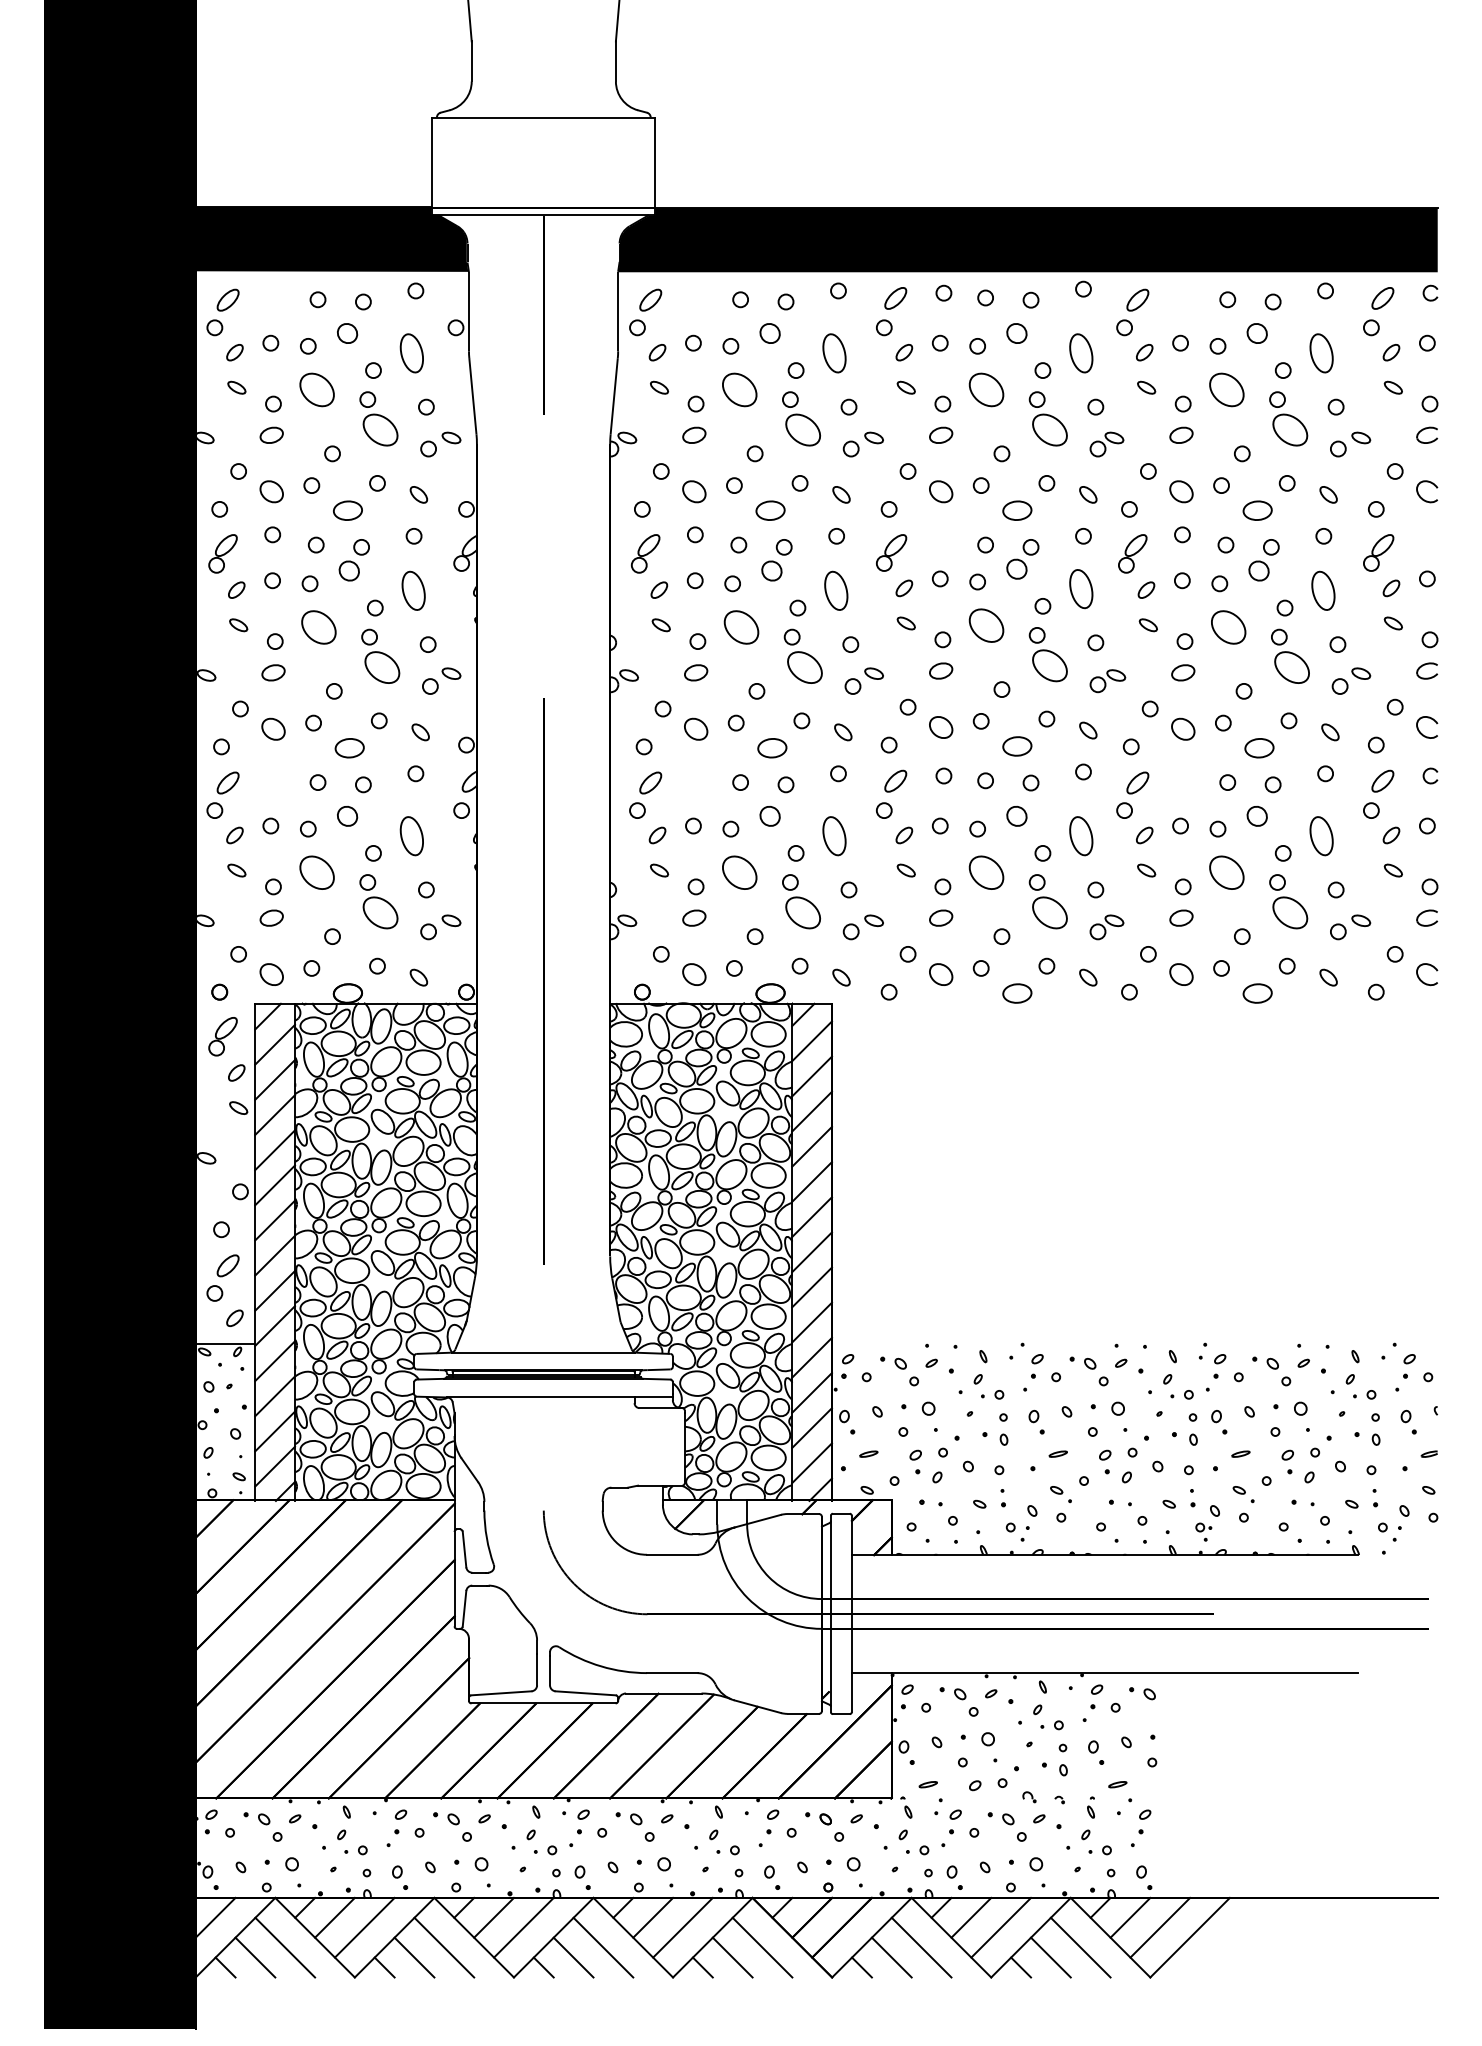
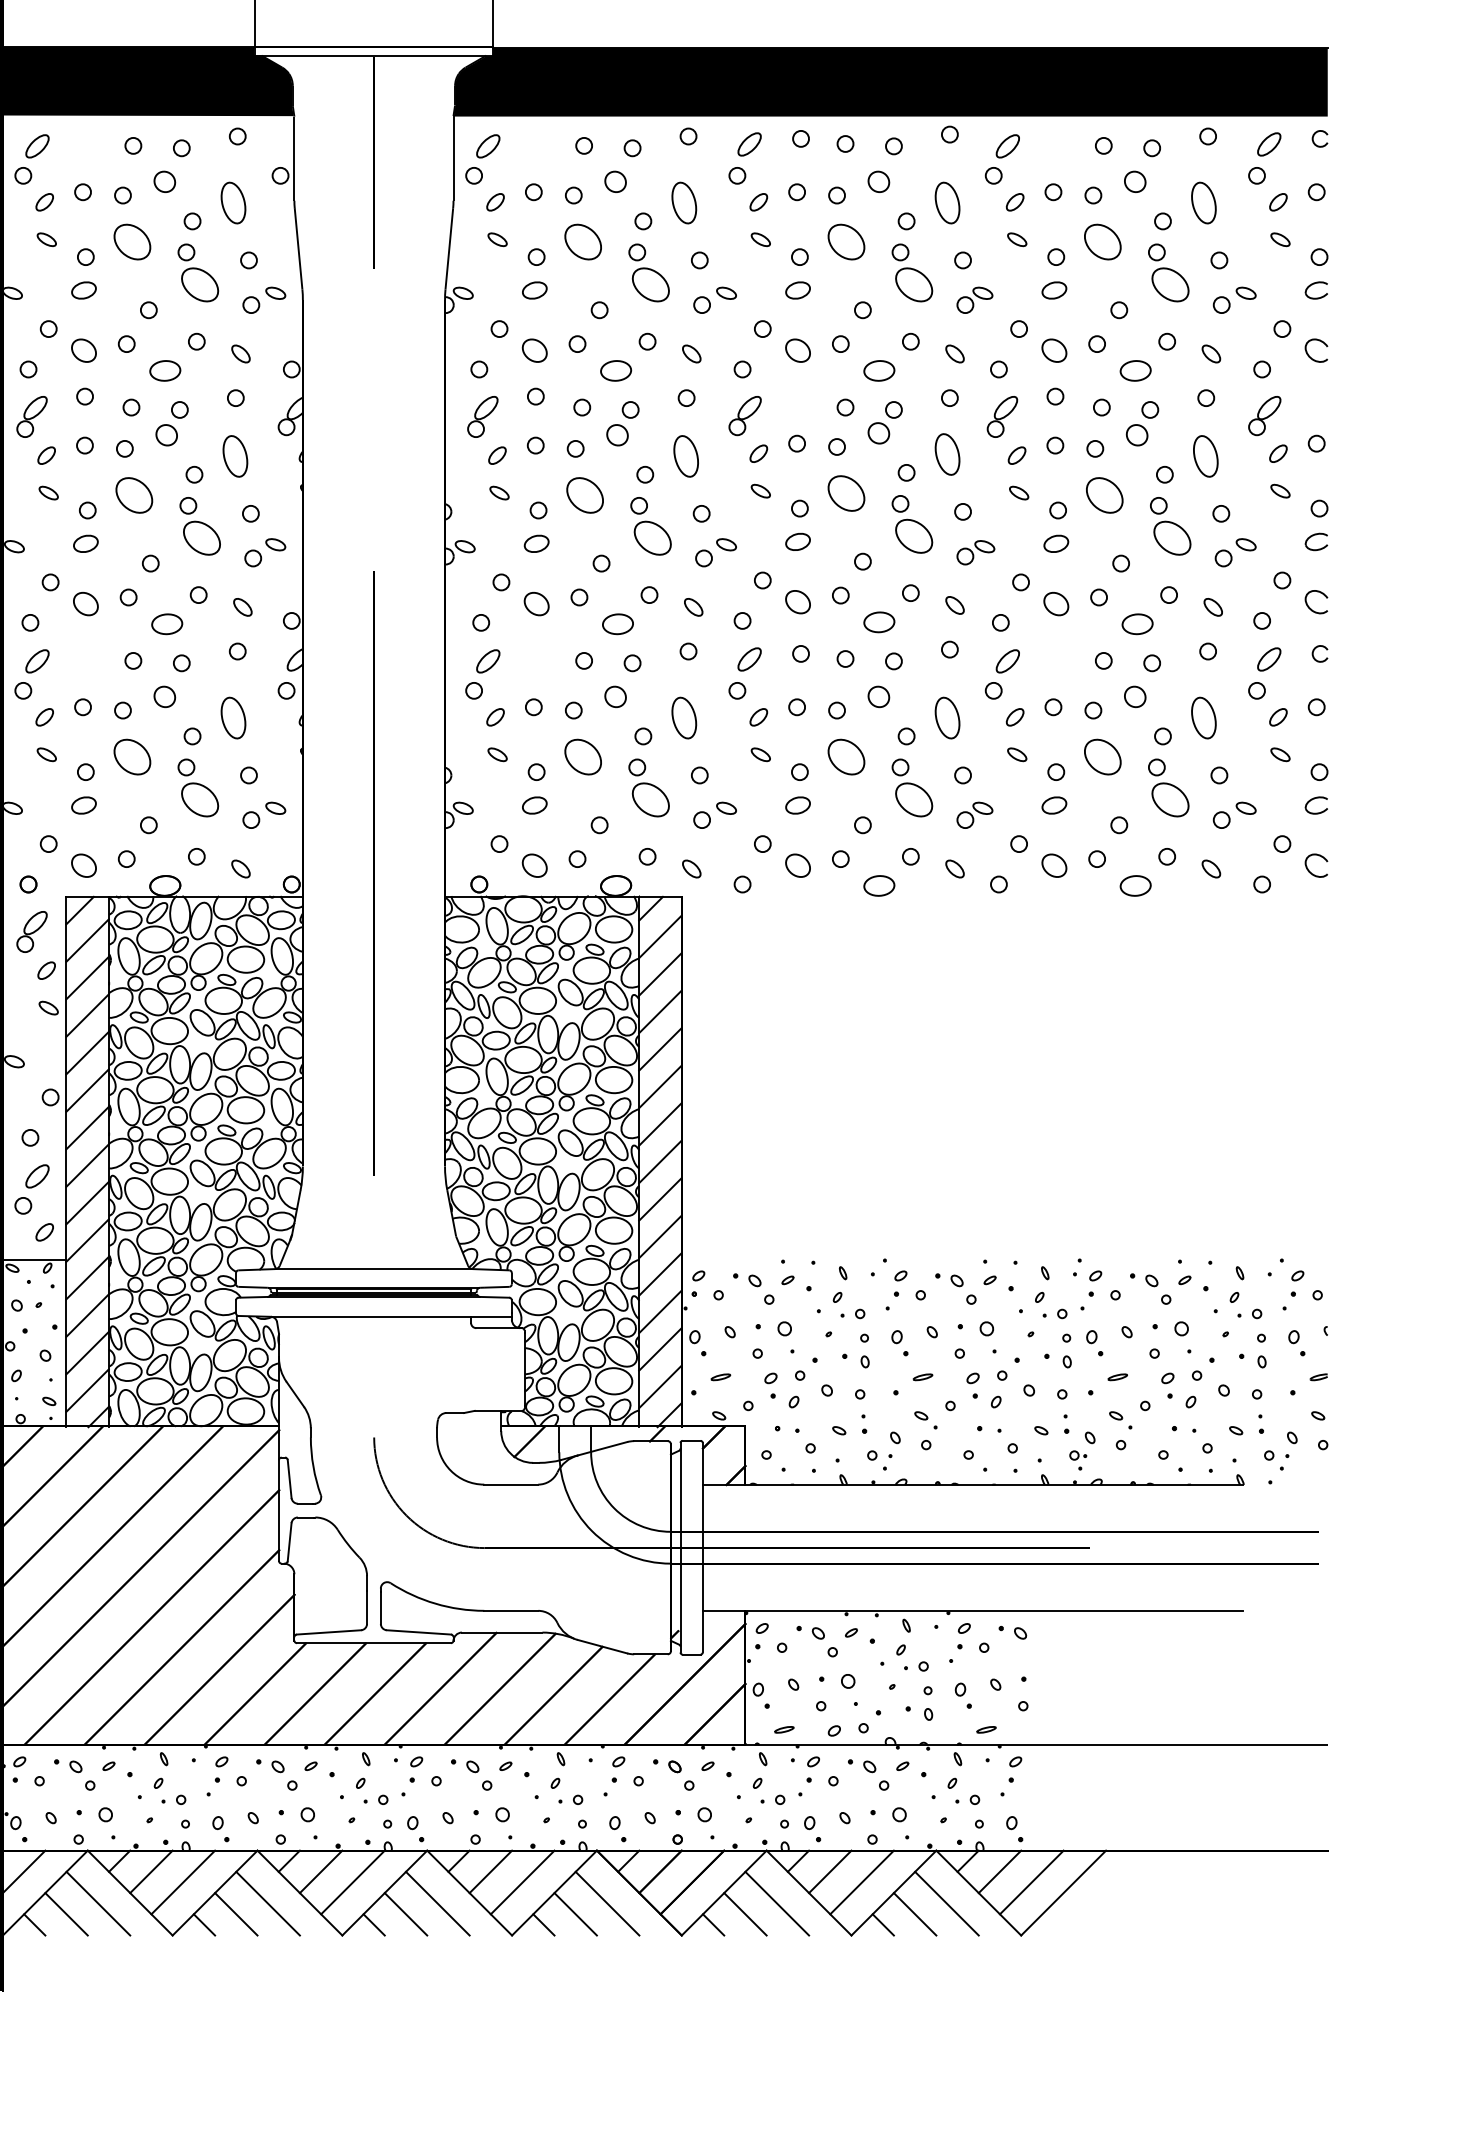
line: (1164, 1798) -> (1036, 1744), added

